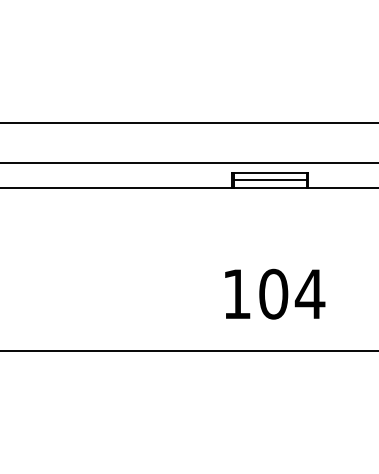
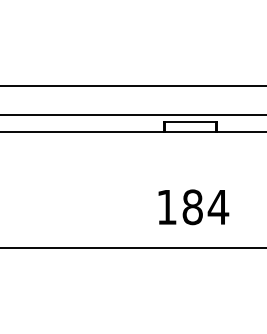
line: (269, 179) -> (189, 126), removed
text: (273, 293) -> (192, 206), 104 -> 184

